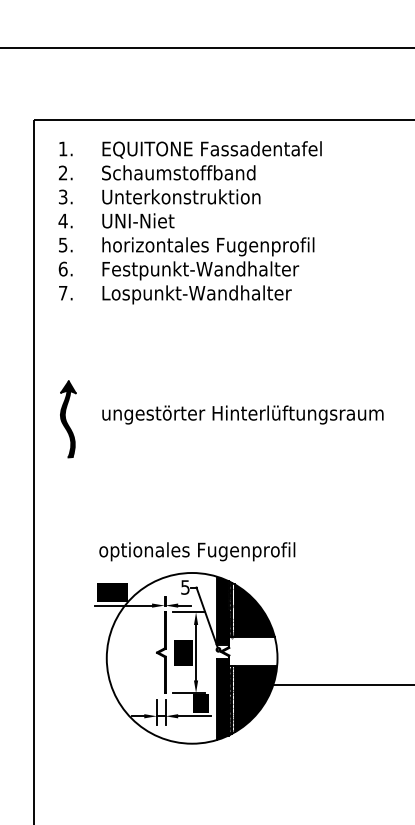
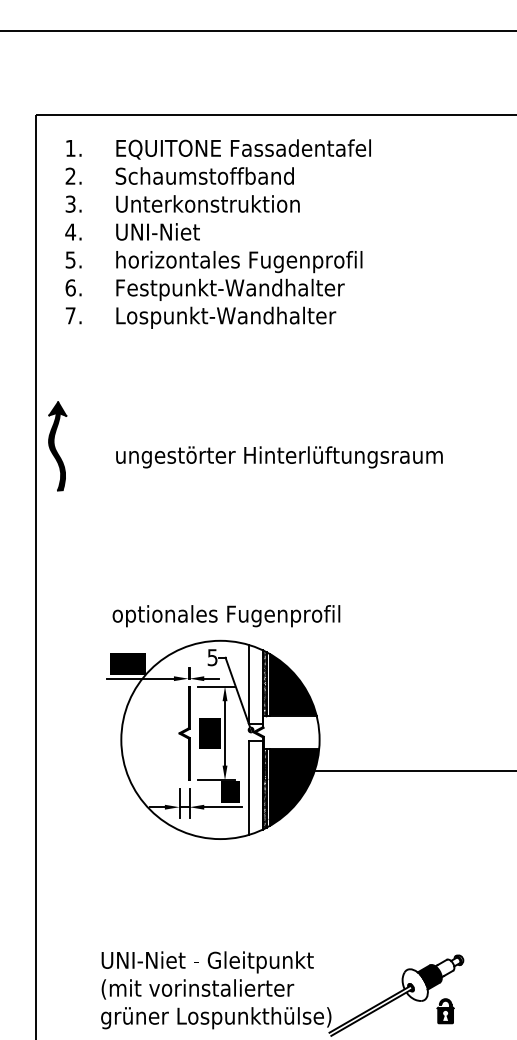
part: (68, 419) -> (57, 446), moved
fill: (222, 610) -> (255, 684), removed
fill: (222, 699) -> (255, 787), removed

